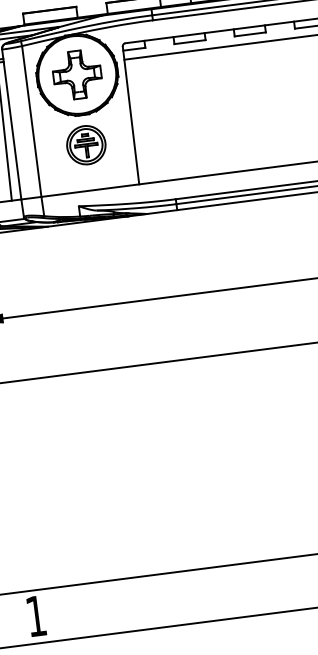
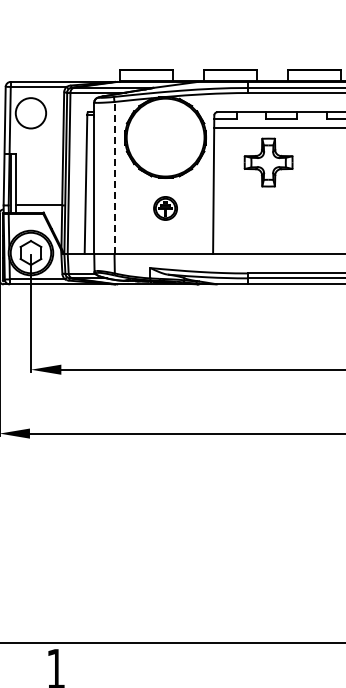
part: (77, 74) -> (268, 162), moved
line: (31, 121) -> (114, 177), solid -> dashed
part: (86, 145) -> (165, 208), size x0.6

